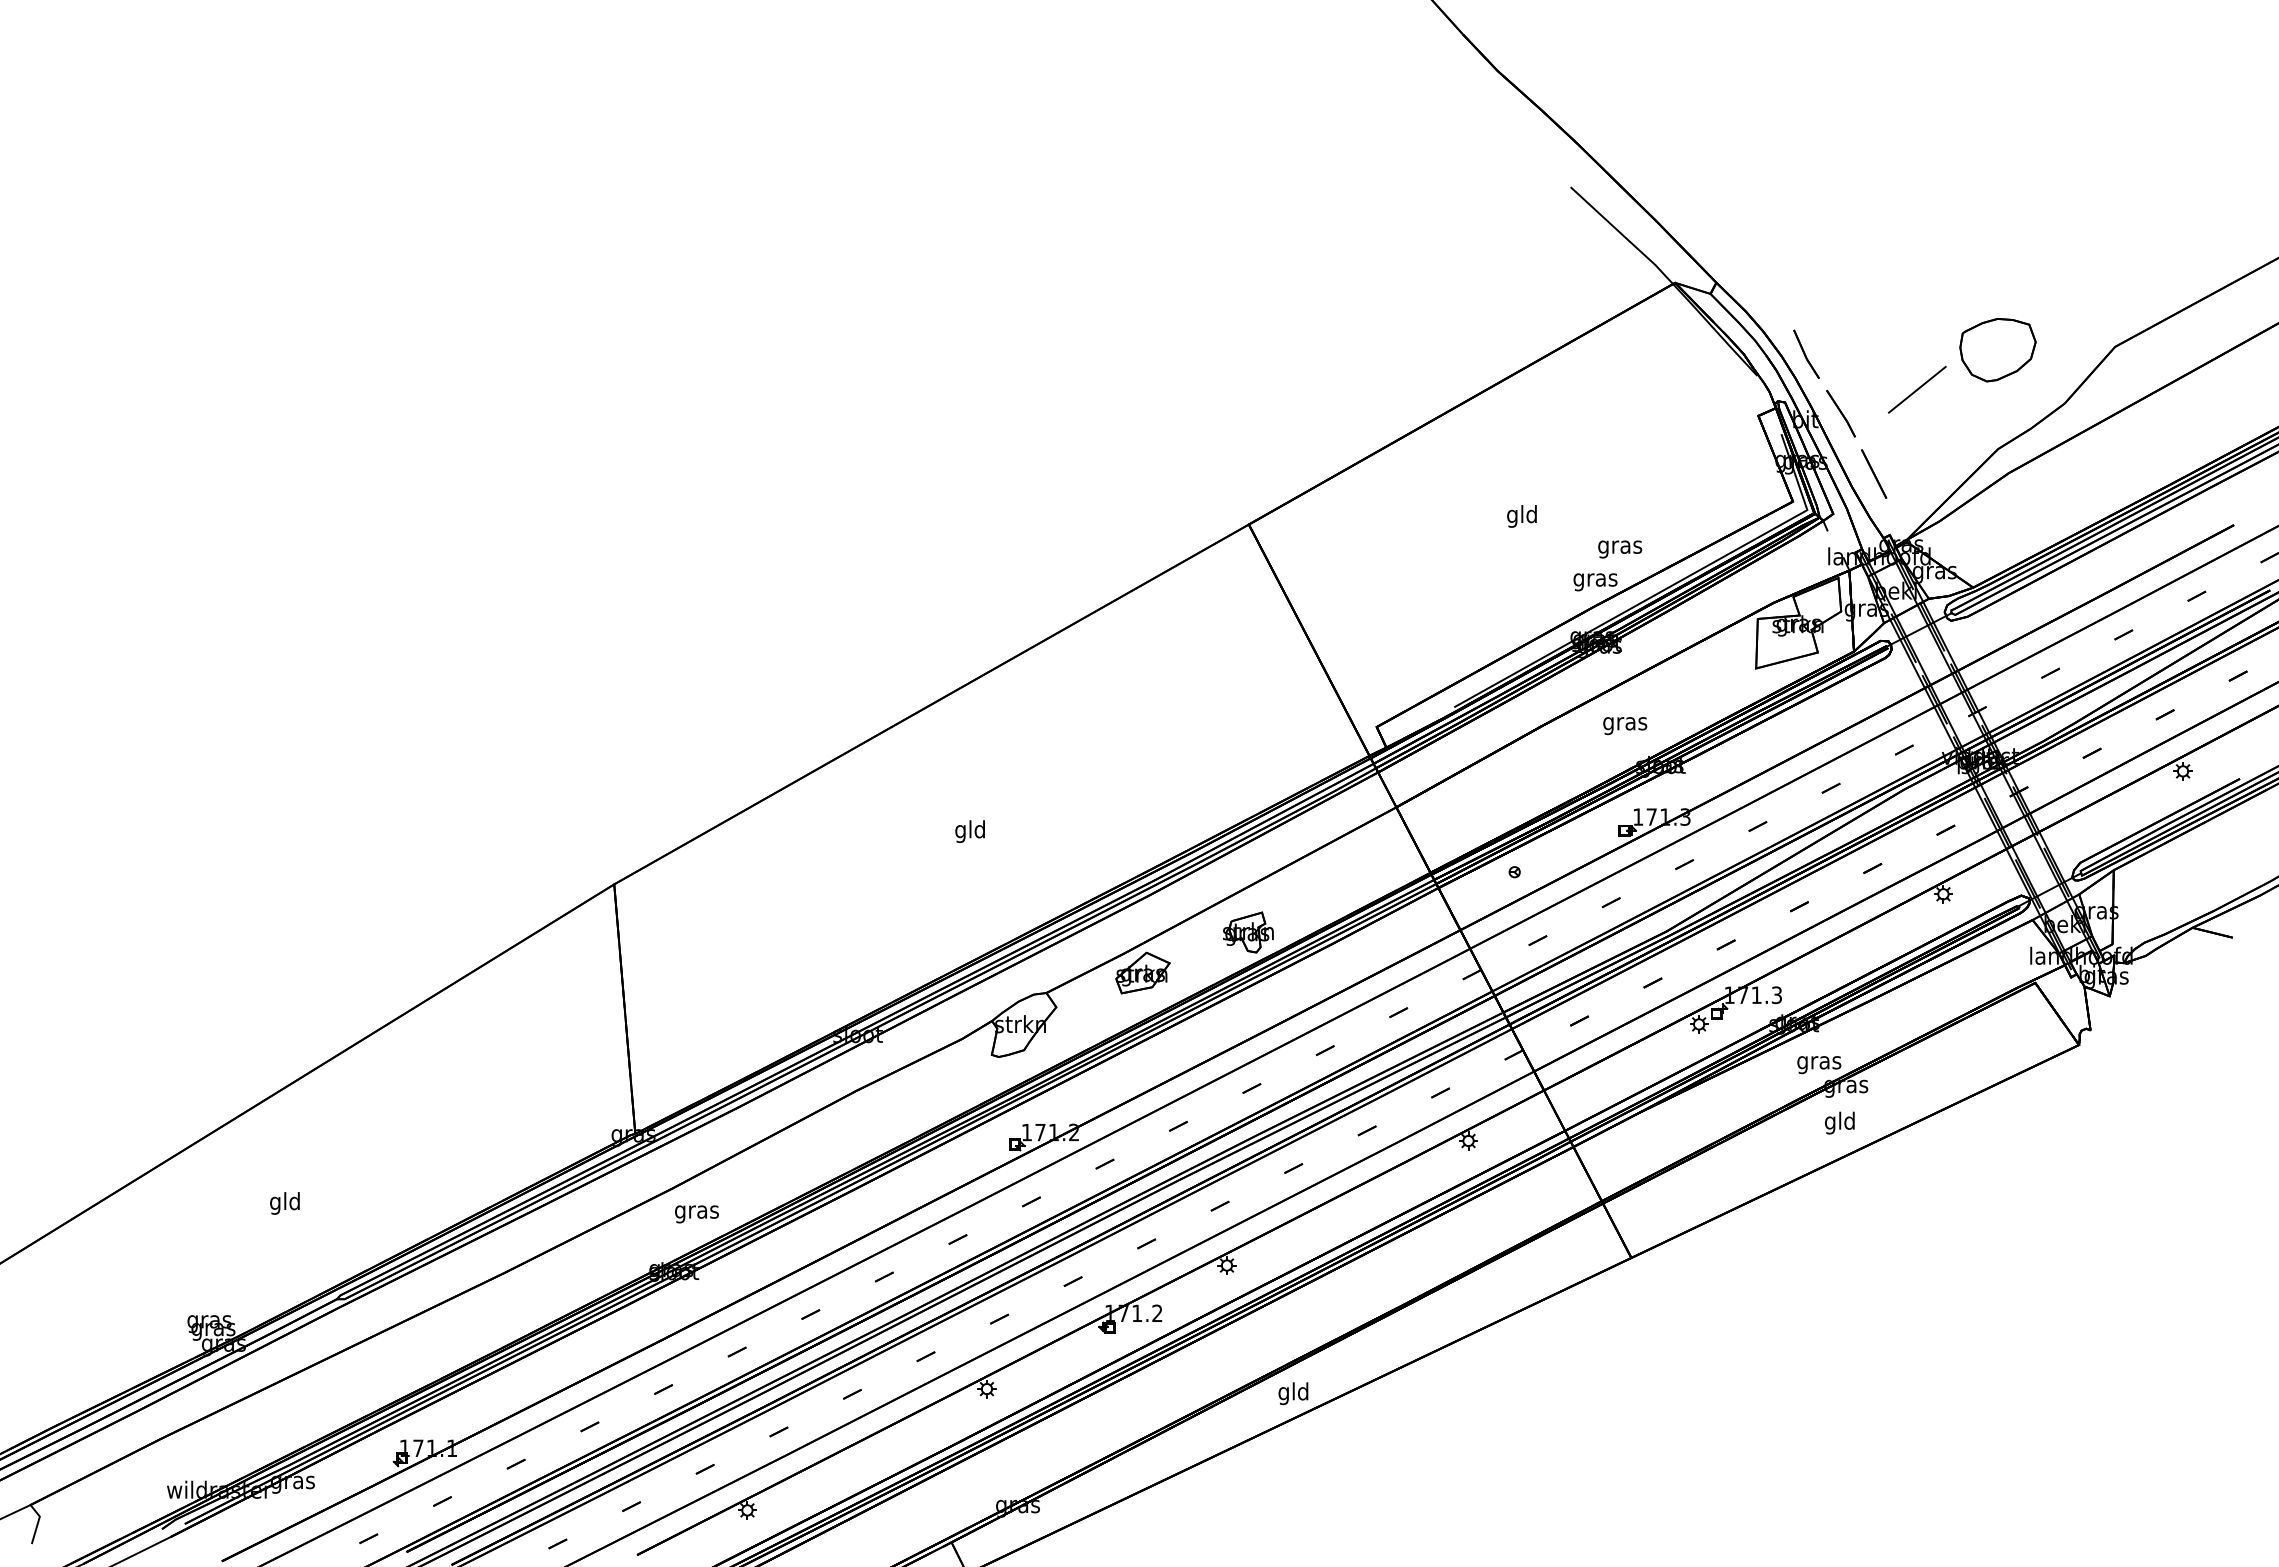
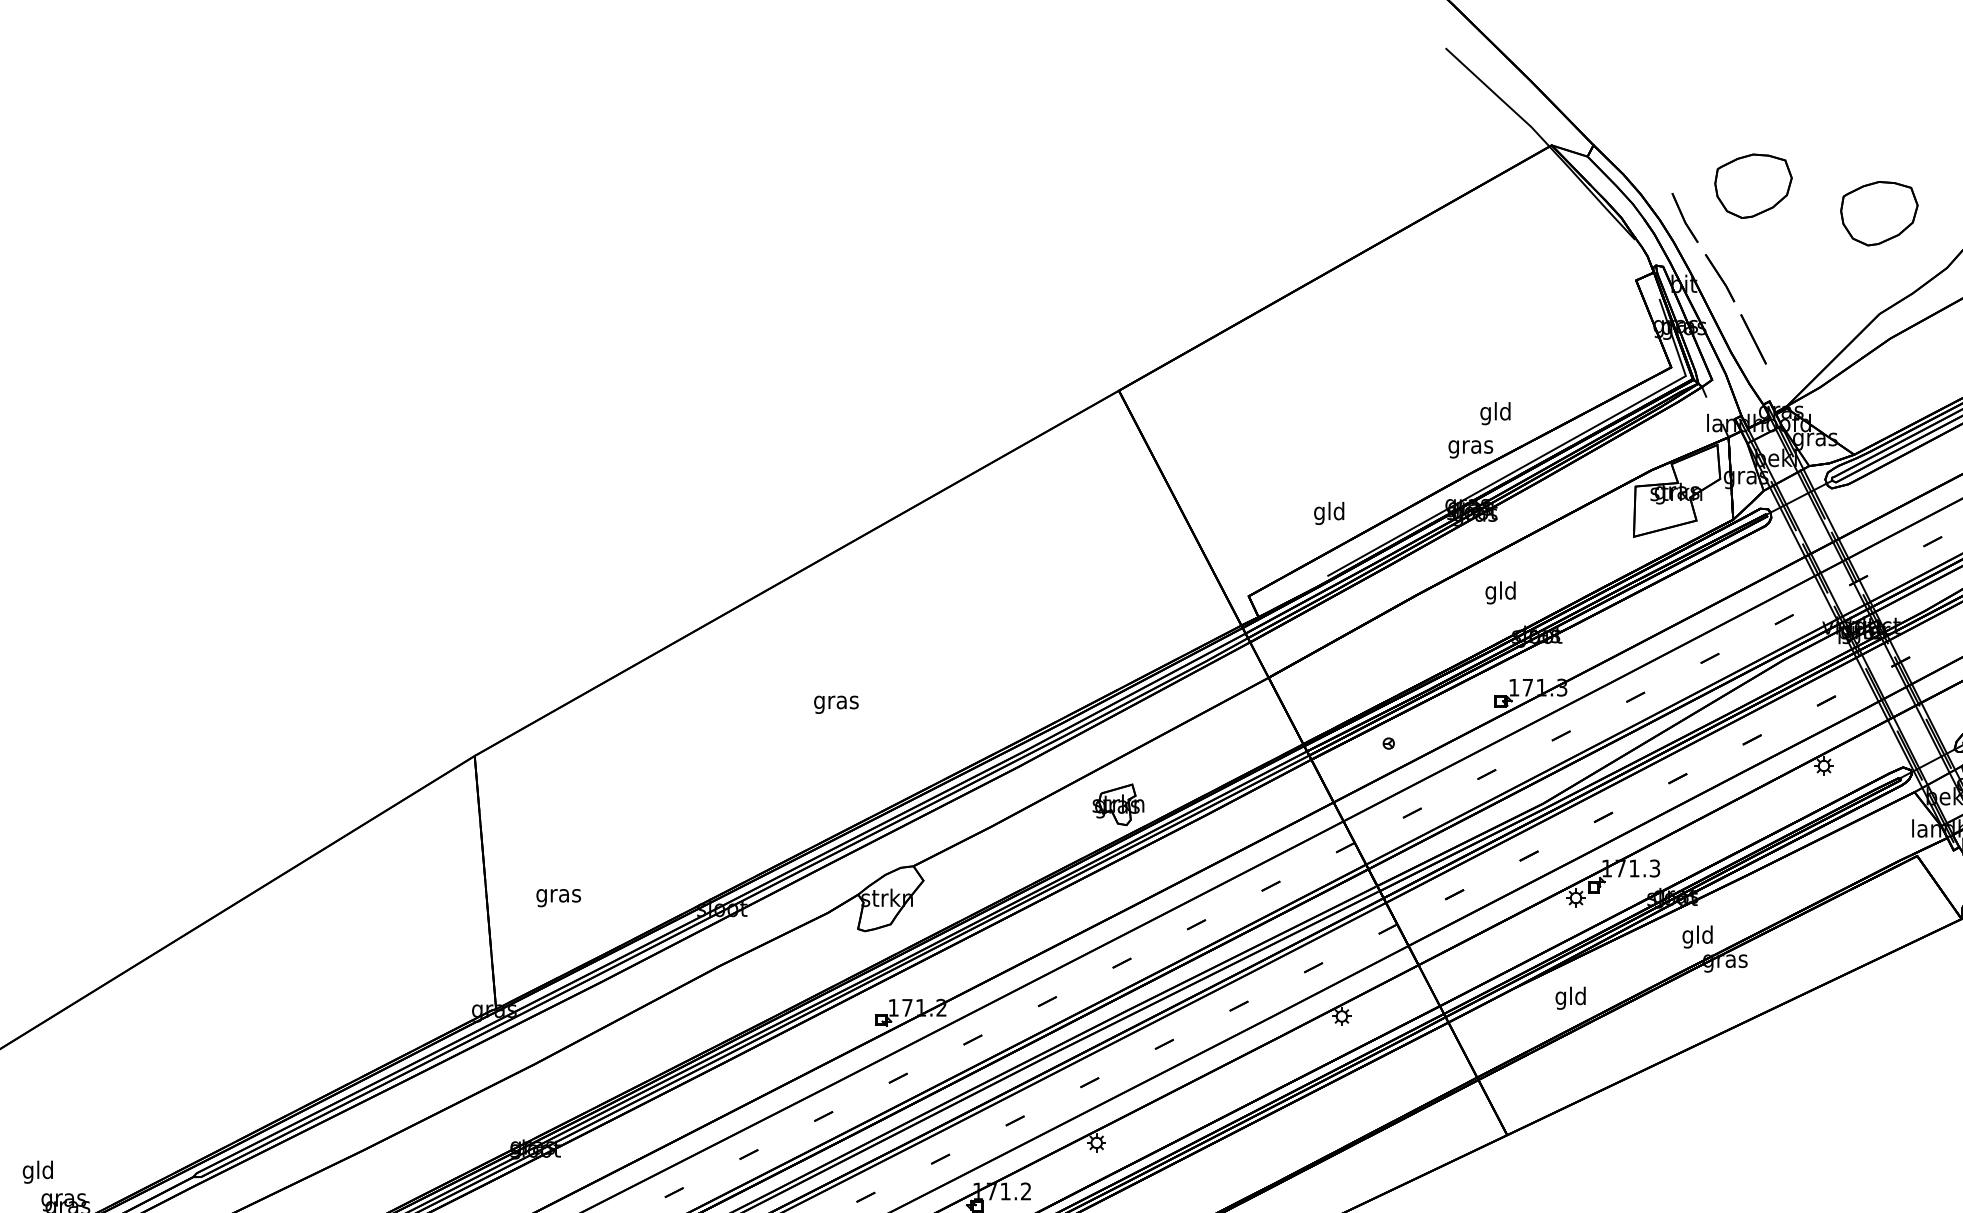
part: (1873, 323) -> (1753, 186), added
line: (1916, 389) -> (1796, 253), removed
text: (1521, 516) -> (1328, 513), moved
text: (1620, 546) -> (1496, 412), gras -> gld
text: (1625, 723) -> (1501, 592), gras -> gld
text: (970, 831) -> (836, 702), gld -> gras
part: (1142, 972) -> (1010, 845), removed
text: (1819, 1062) -> (1698, 936), gras -> gld
text: (1839, 1122) -> (1570, 997), moved
text: (284, 1203) -> (37, 1172), moved
text: (696, 1214) -> (558, 898), moved

